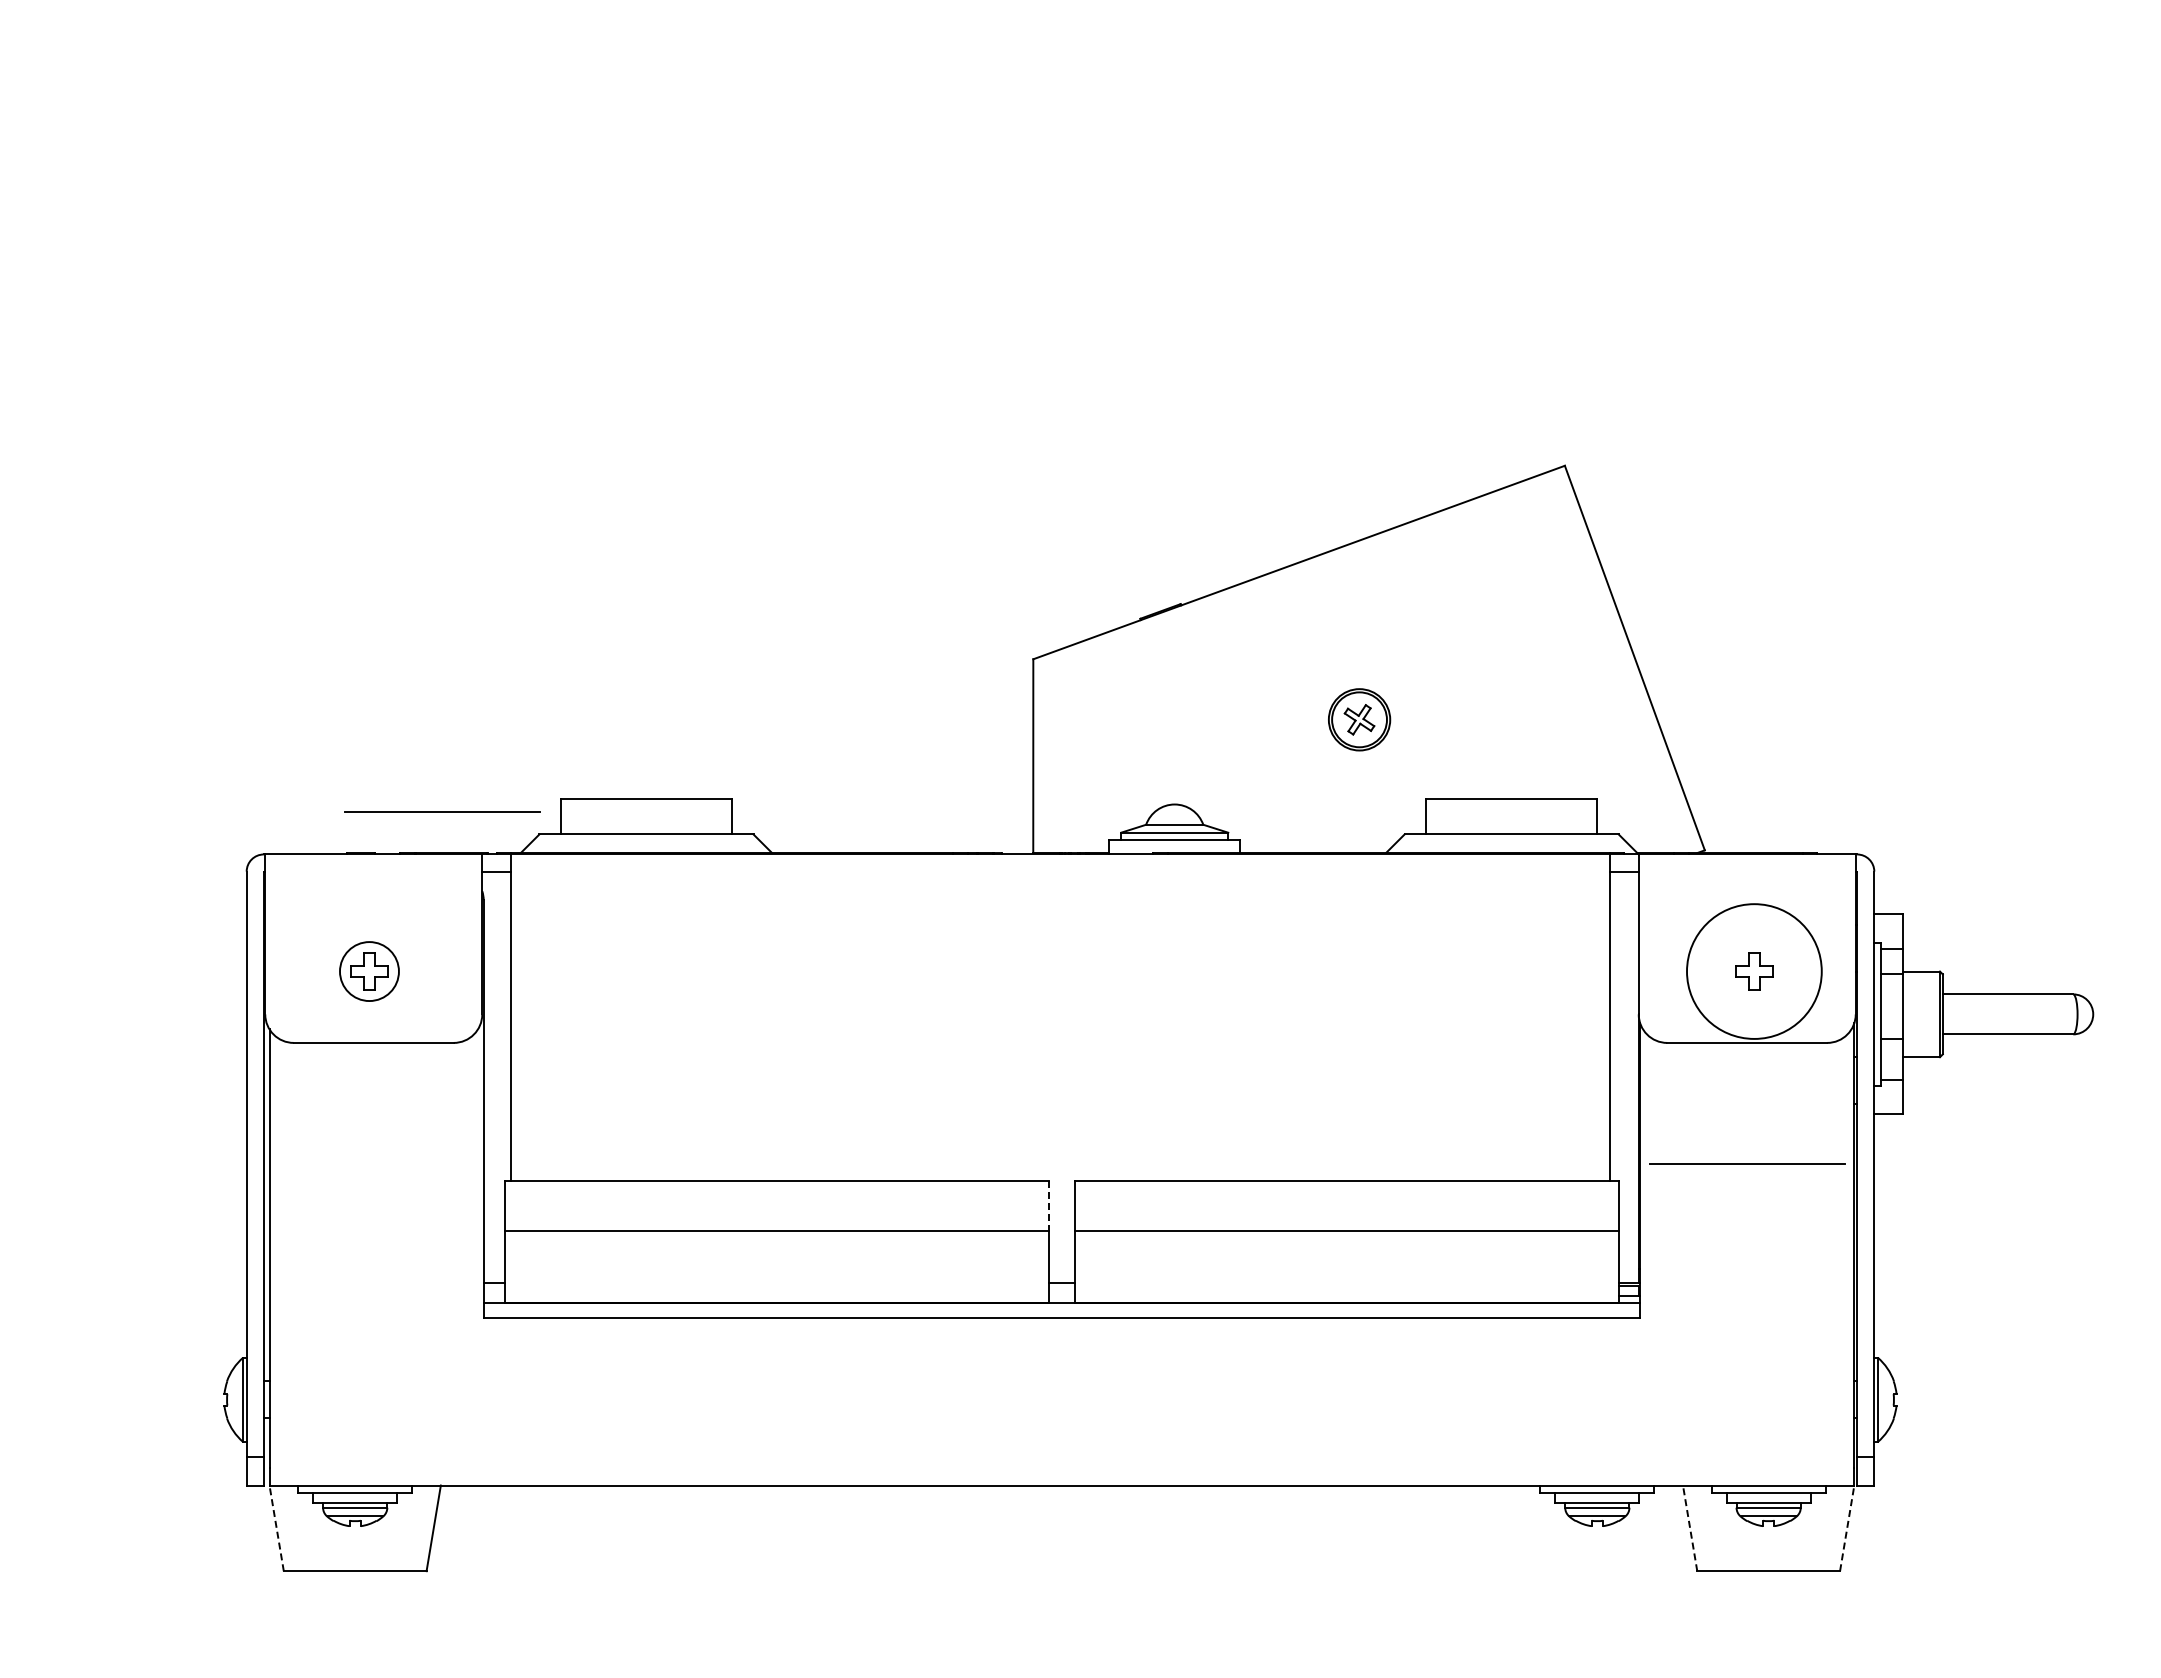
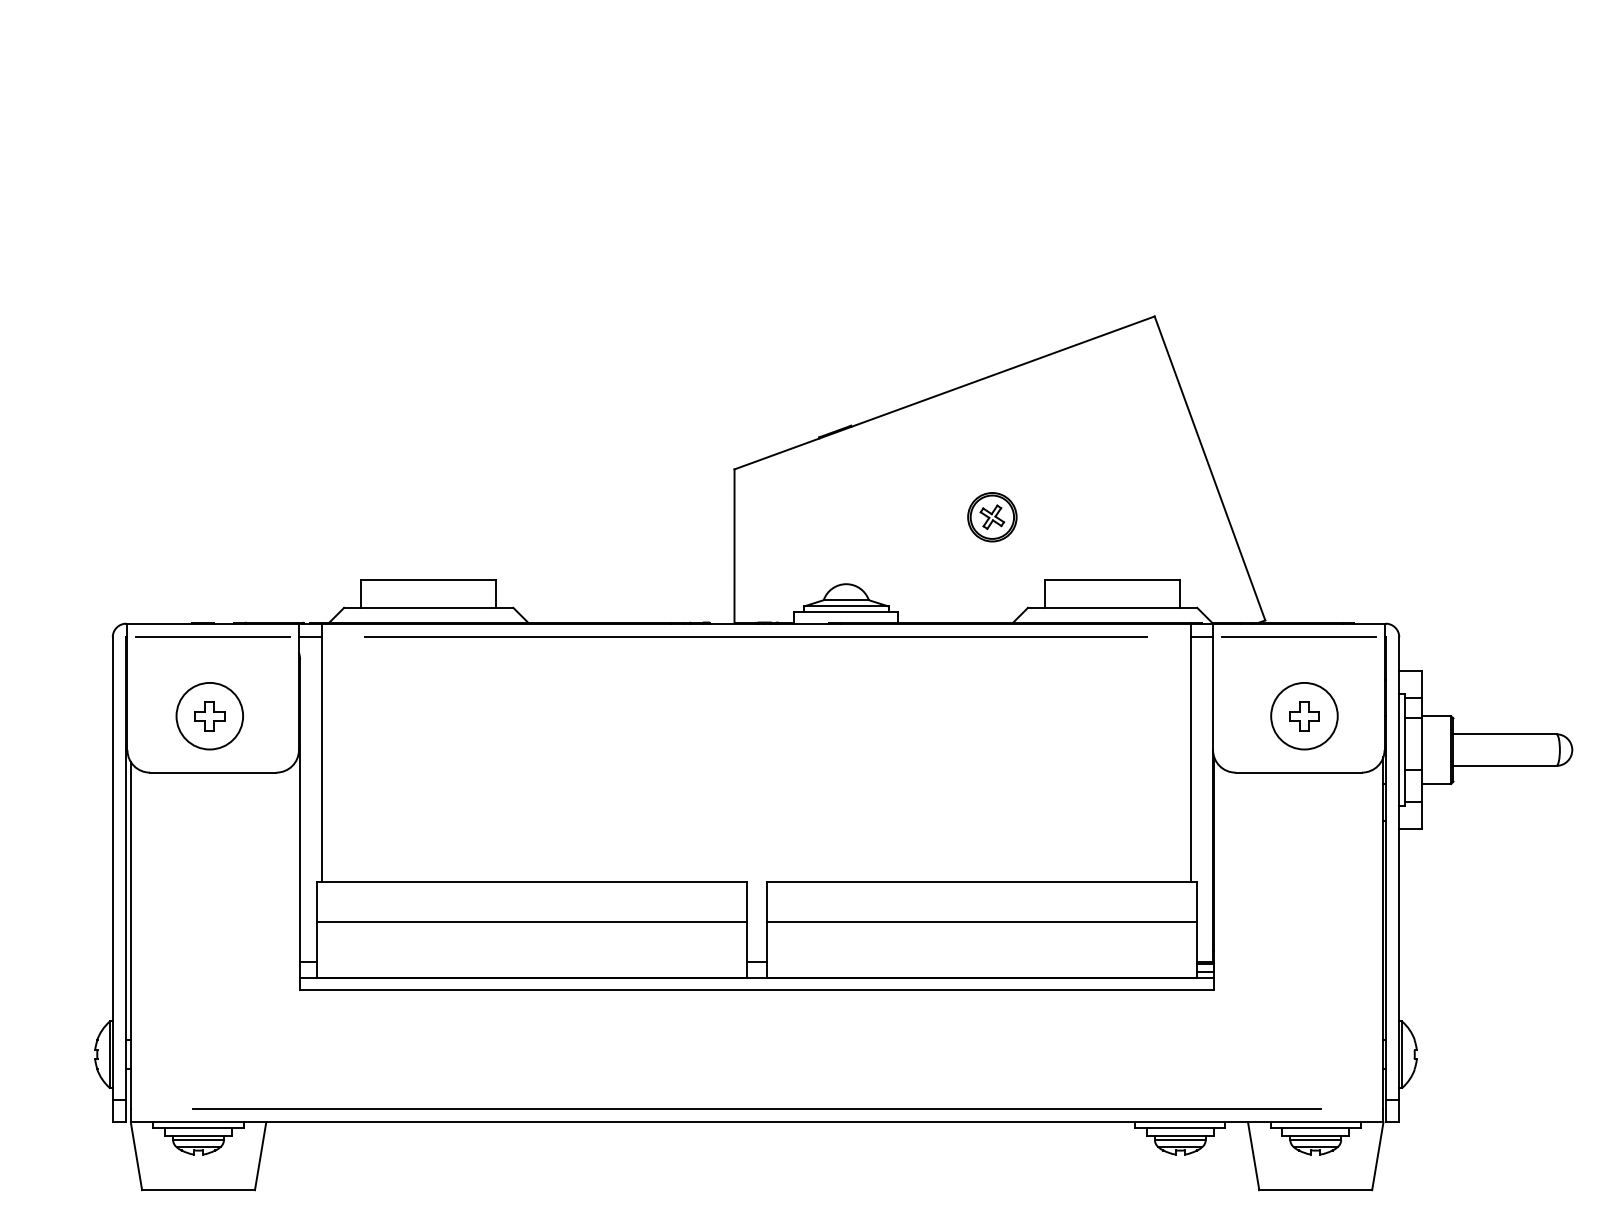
line: (442, 811) -> (213, 637), moved
line: (1060, 871) -> (756, 637), added
circle: (369, 971) -> (209, 716), size x1.43
circle: (1754, 971) -> (1304, 716), size x0.62
line: (1747, 1163) -> (1299, 637), moved
line: (1049, 1206) -> (747, 901), dashed -> solid
line: (1061, 1468) -> (756, 1109), added
line: (276, 1527) -> (136, 1155), dashed -> solid
line: (1690, 1527) -> (1253, 1155), dashed -> solid
line: (1847, 1527) -> (1378, 1155), dashed -> solid

